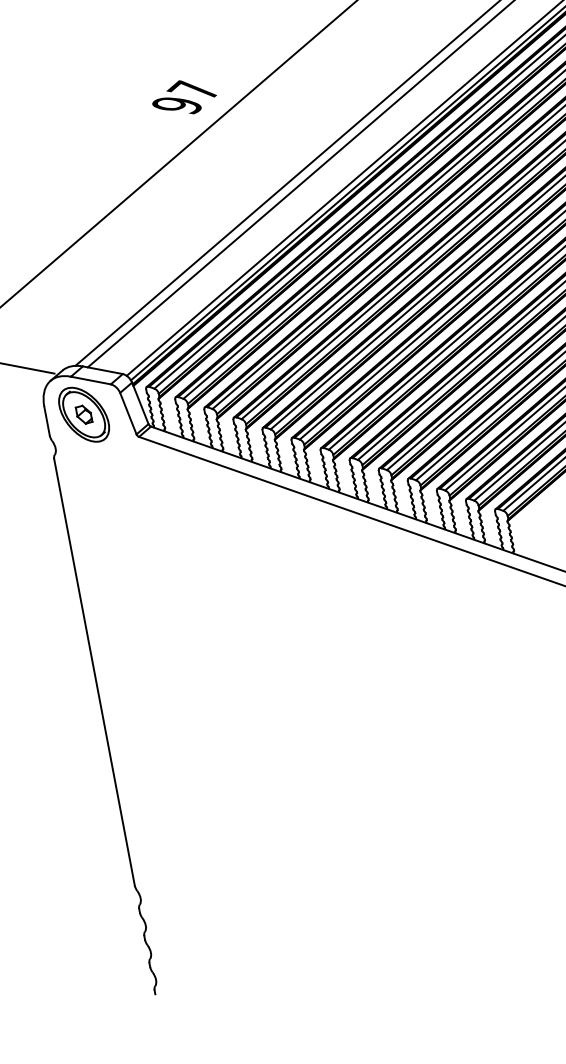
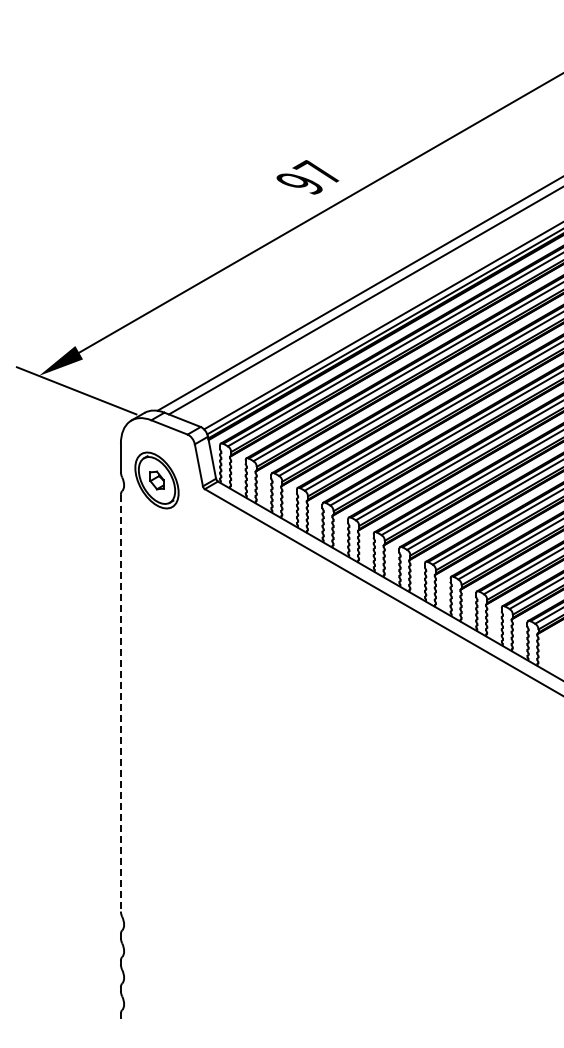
part: (83, 414) -> (156, 480), moved
line: (94, 672) -> (120, 703), solid -> dashed

